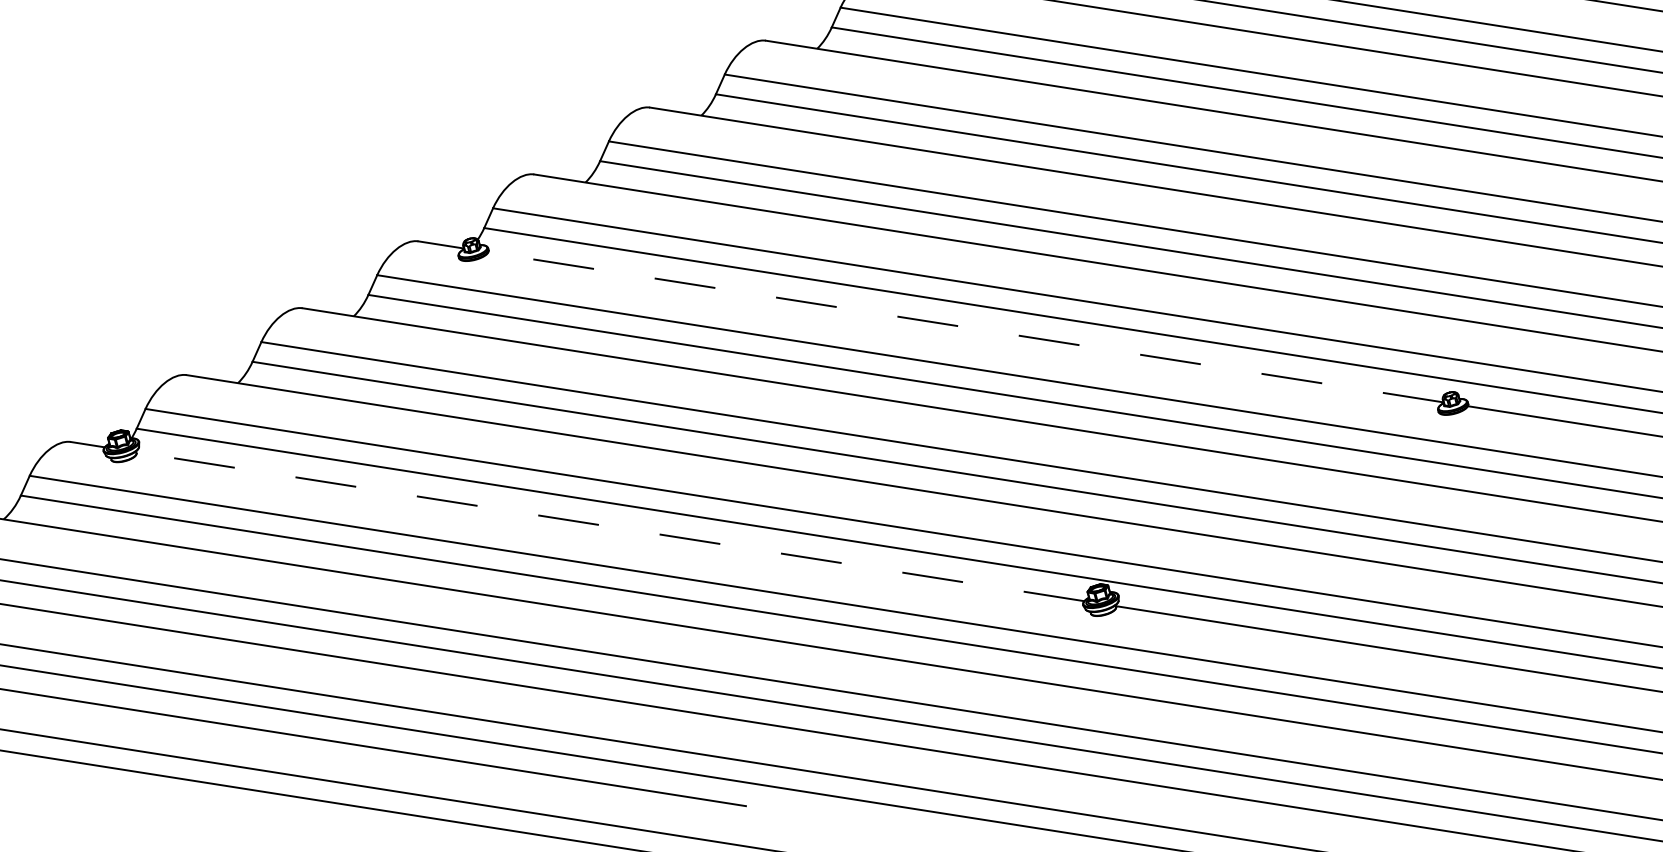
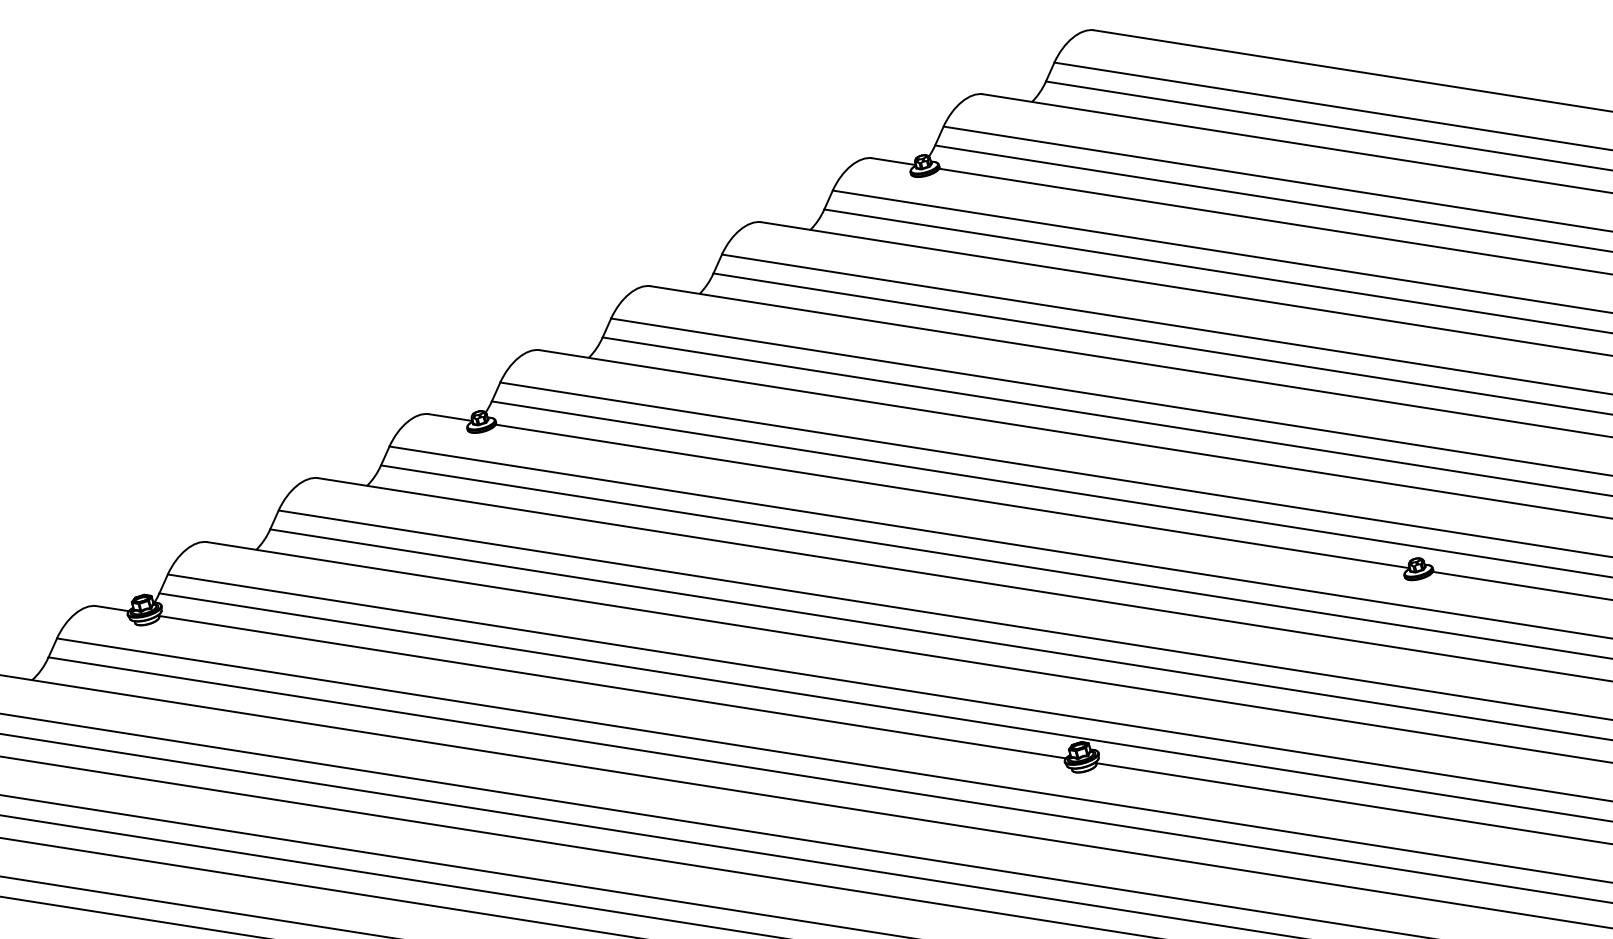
line: (965, 327) -> (952, 496), dashed -> solid
line: (610, 527) -> (612, 687), dashed -> solid

